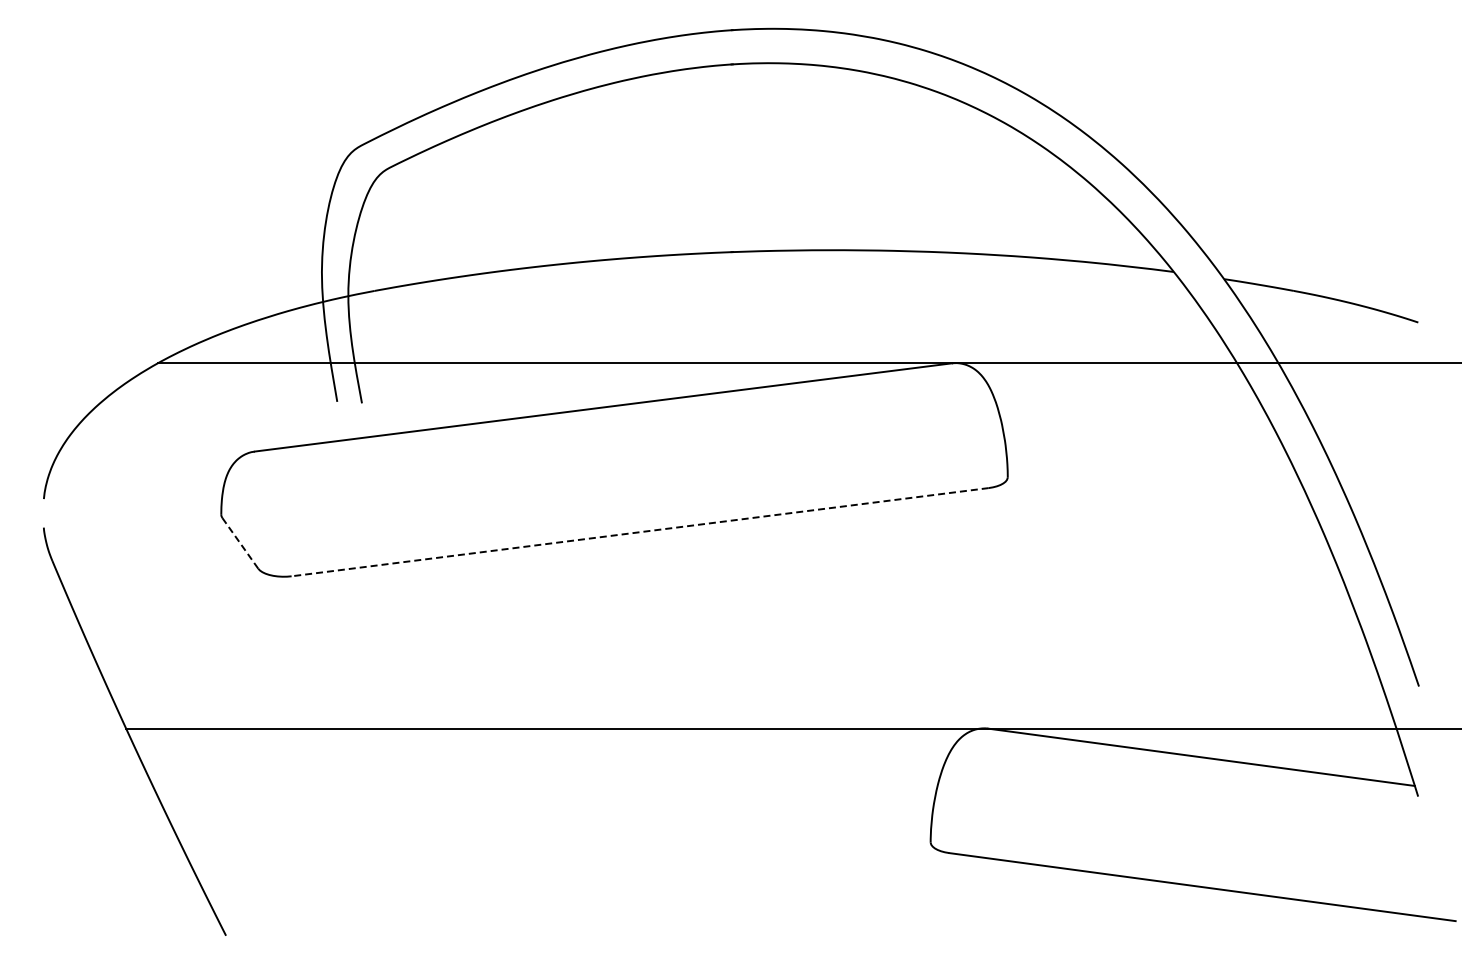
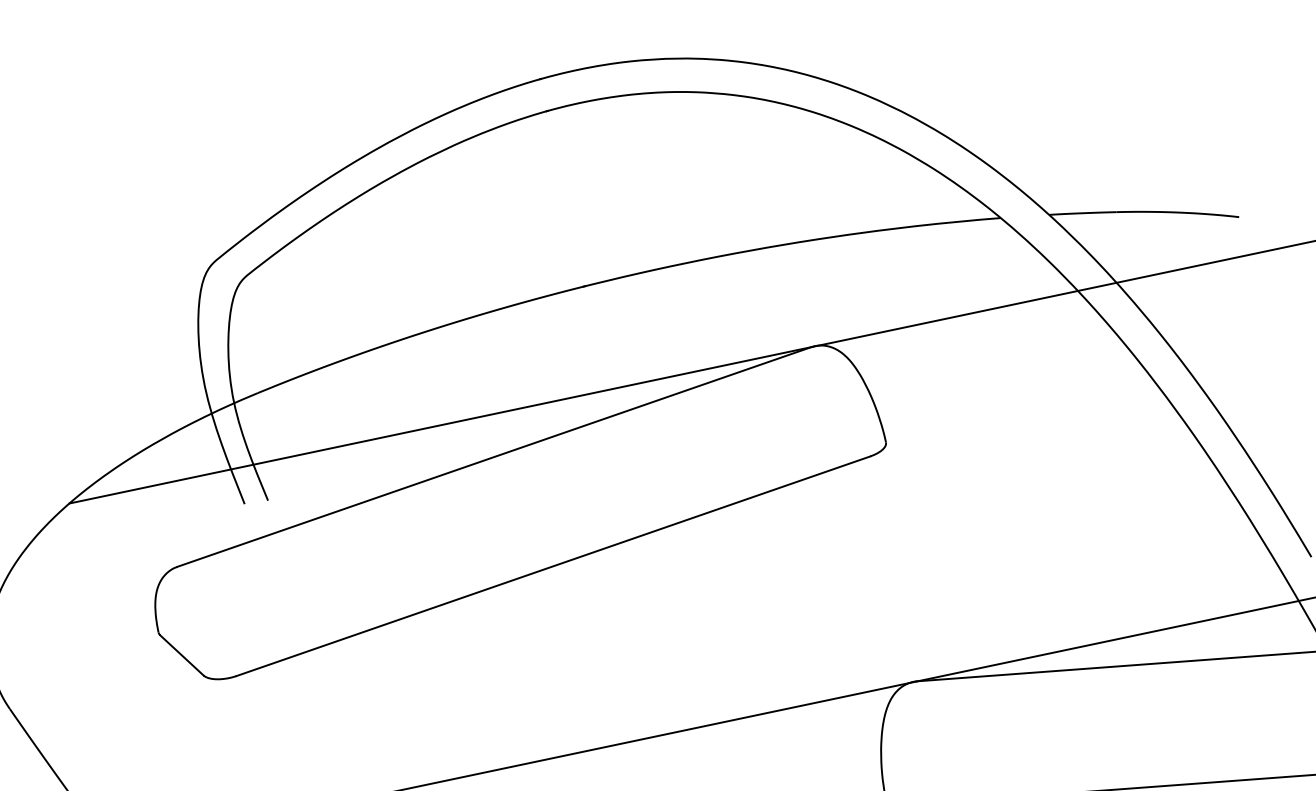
line: (639, 532) -> (552, 566), dashed -> solid
line: (240, 543) -> (182, 655), dashed -> solid

